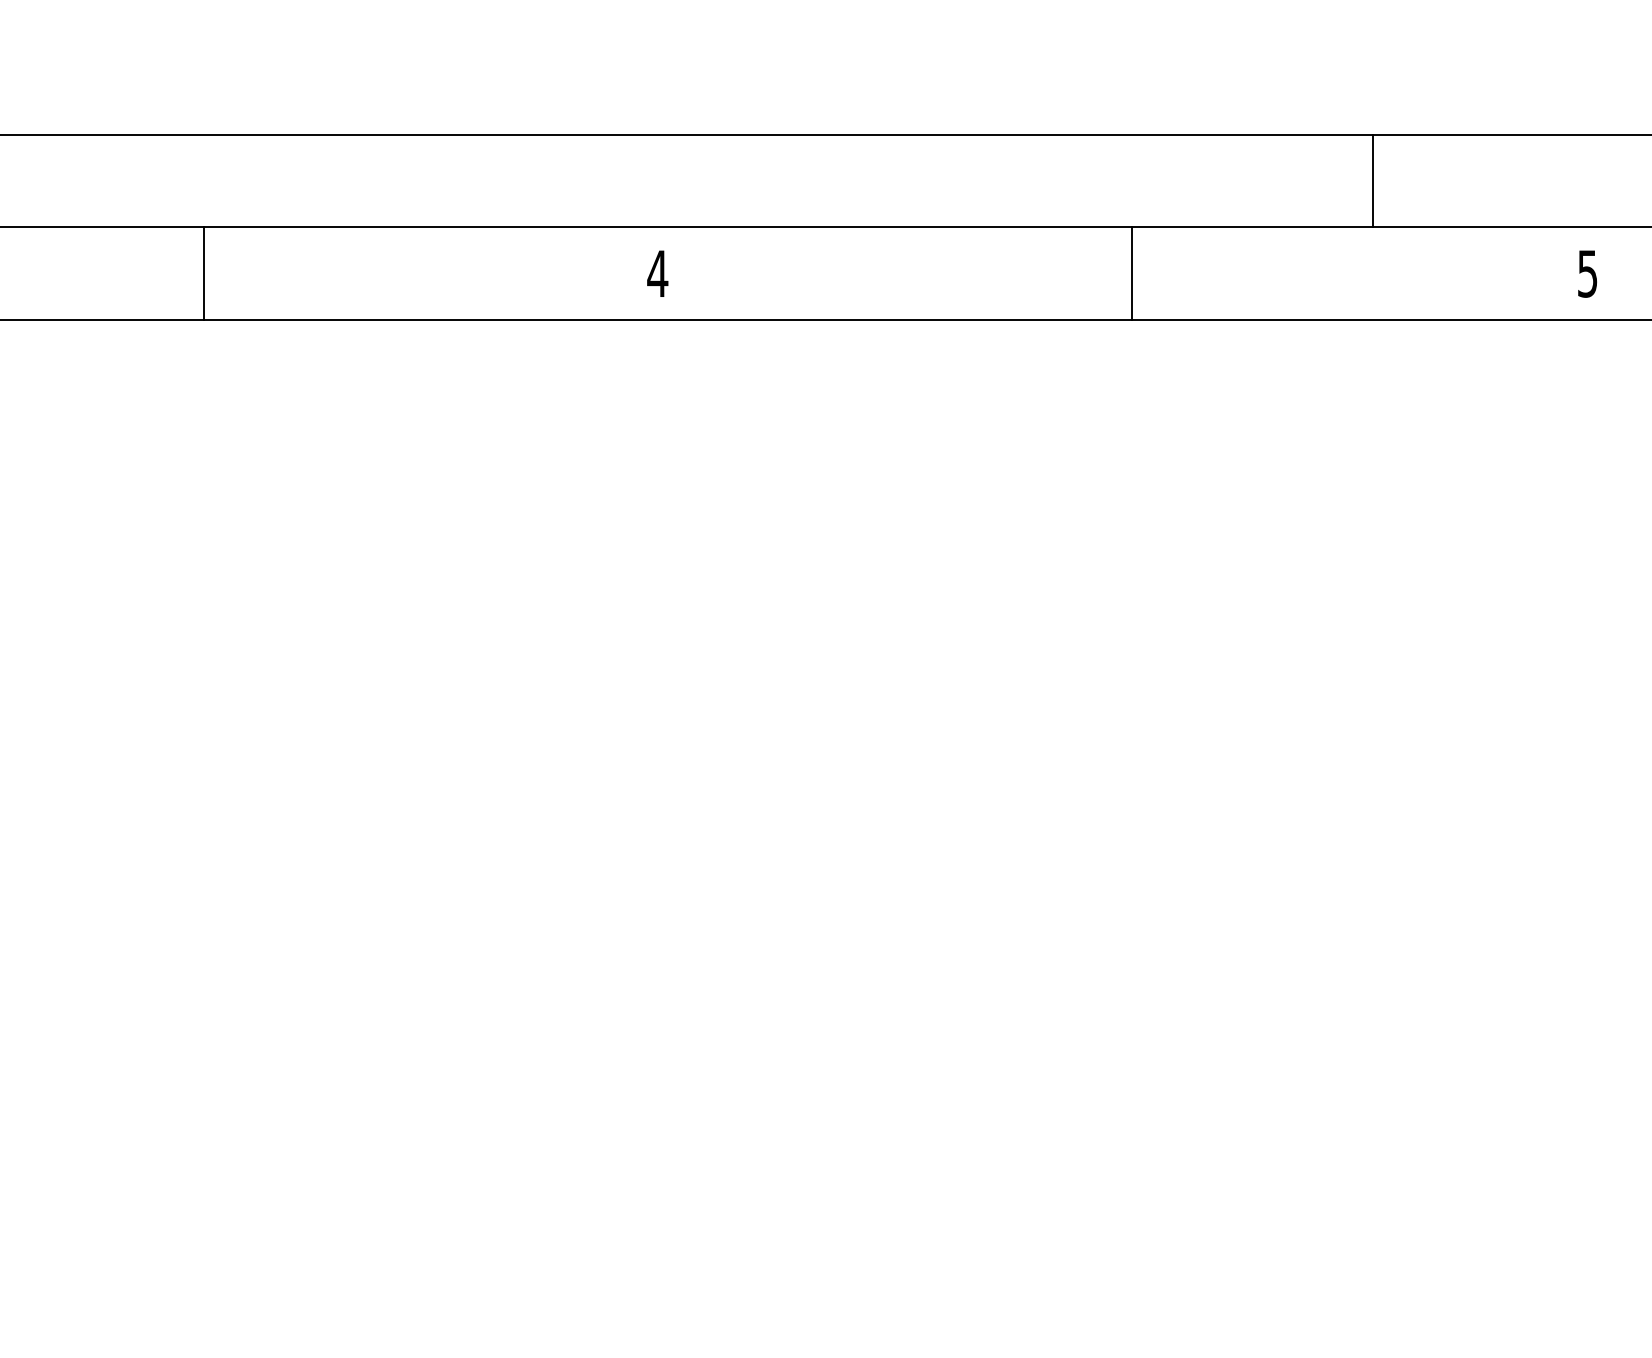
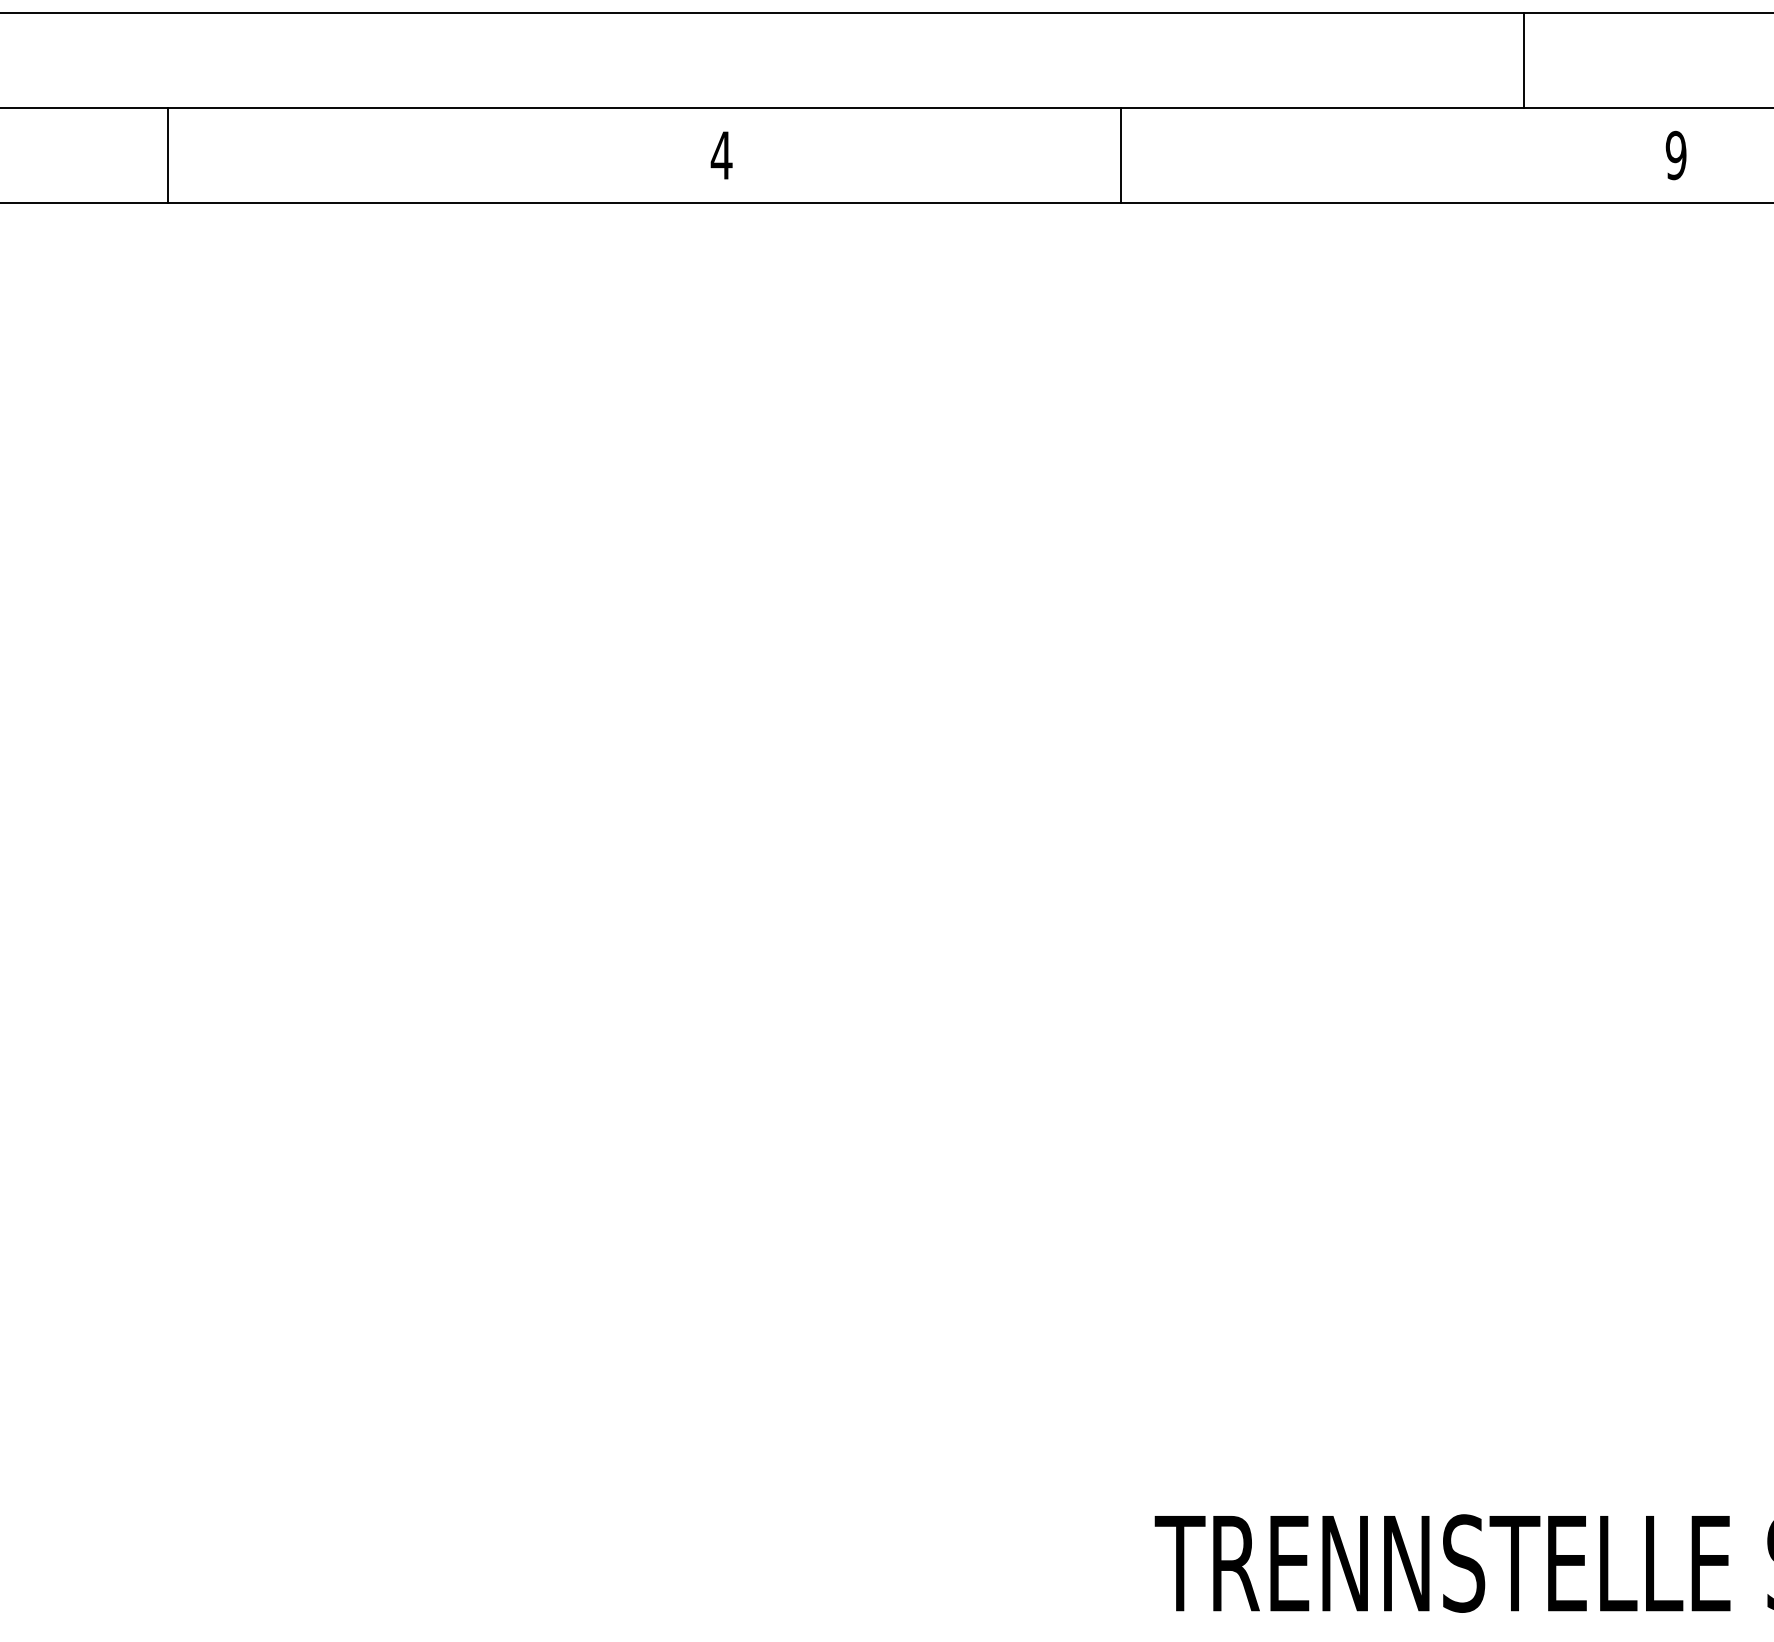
line: (1373, 180) -> (1524, 59), moved
text: (1587, 272) -> (1675, 154), 5 -> 9
line: (203, 273) -> (167, 155), moved
line: (1132, 273) -> (1121, 155), moved

